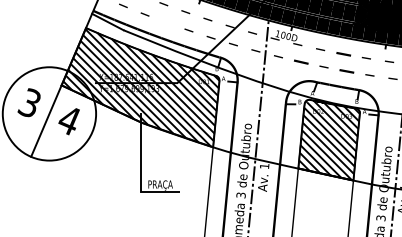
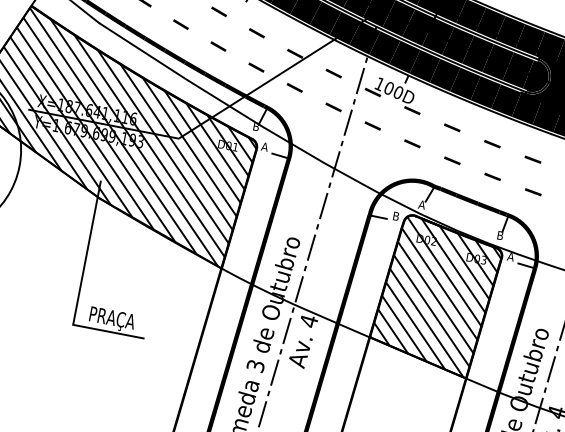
part: (166, 22) -> (180, 24), added
part: (342, 53) -> (490, 142), size x0.62
part: (300, 61) -> (411, 142), size x0.62
part: (346, 71) -> (491, 176), size x0.62
text: (264, 166) -> (308, 321), 1 -> 4

